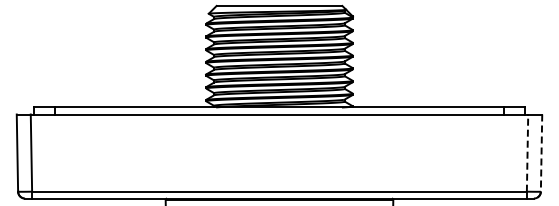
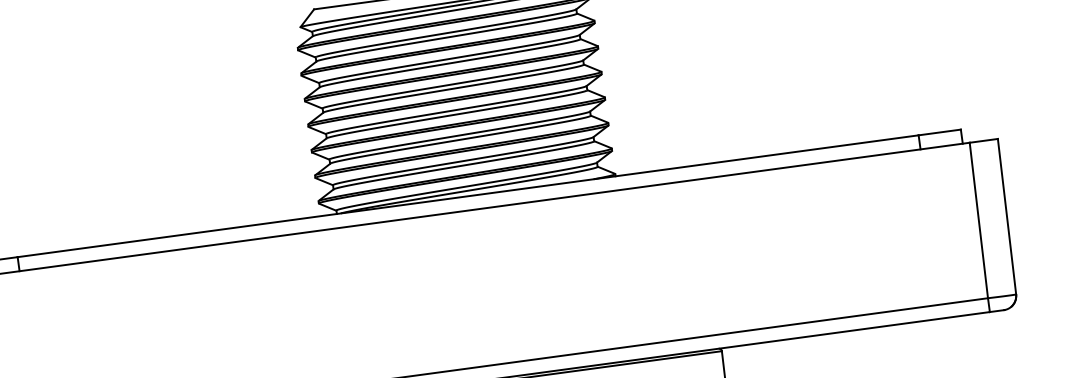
line: (527, 153) -> (978, 221), dashed -> solid
line: (541, 153) -> (1007, 217), dashed -> solid

